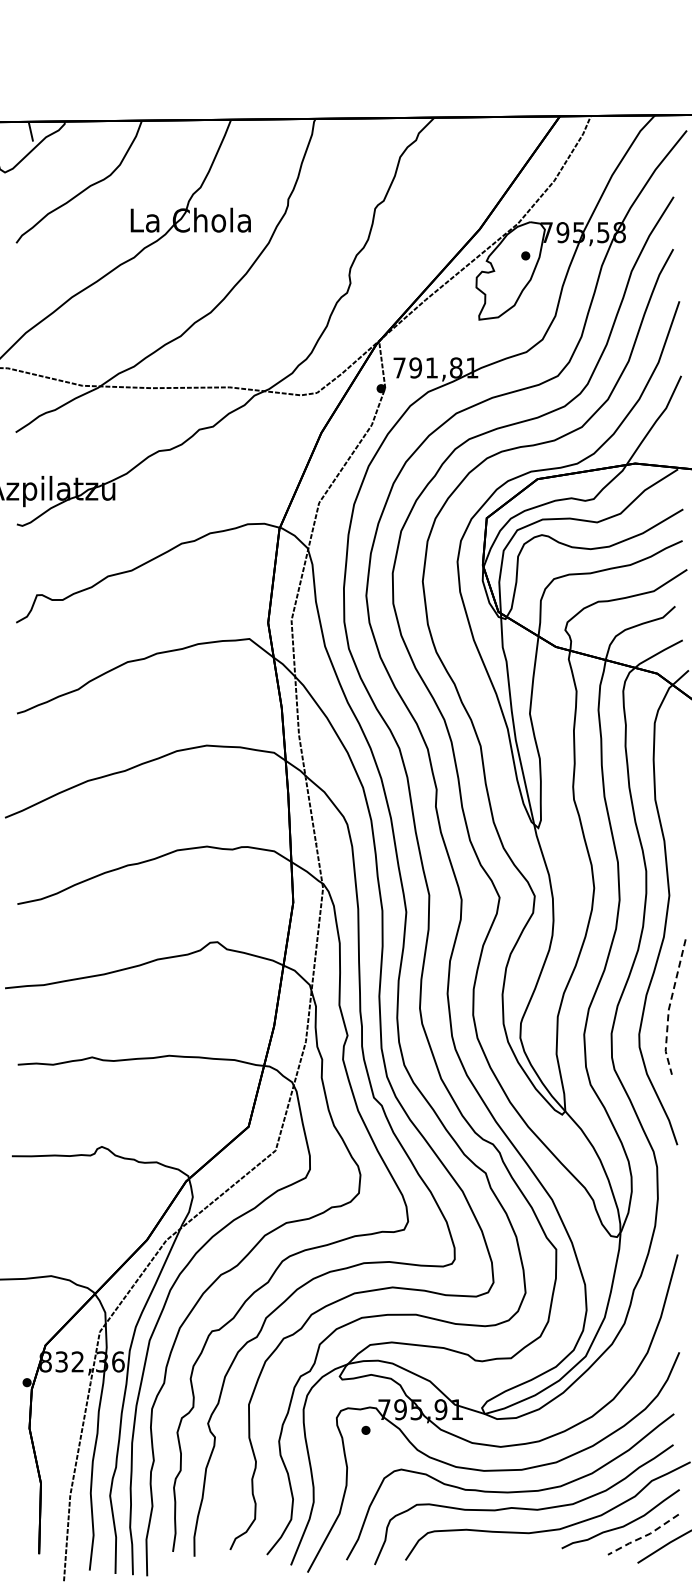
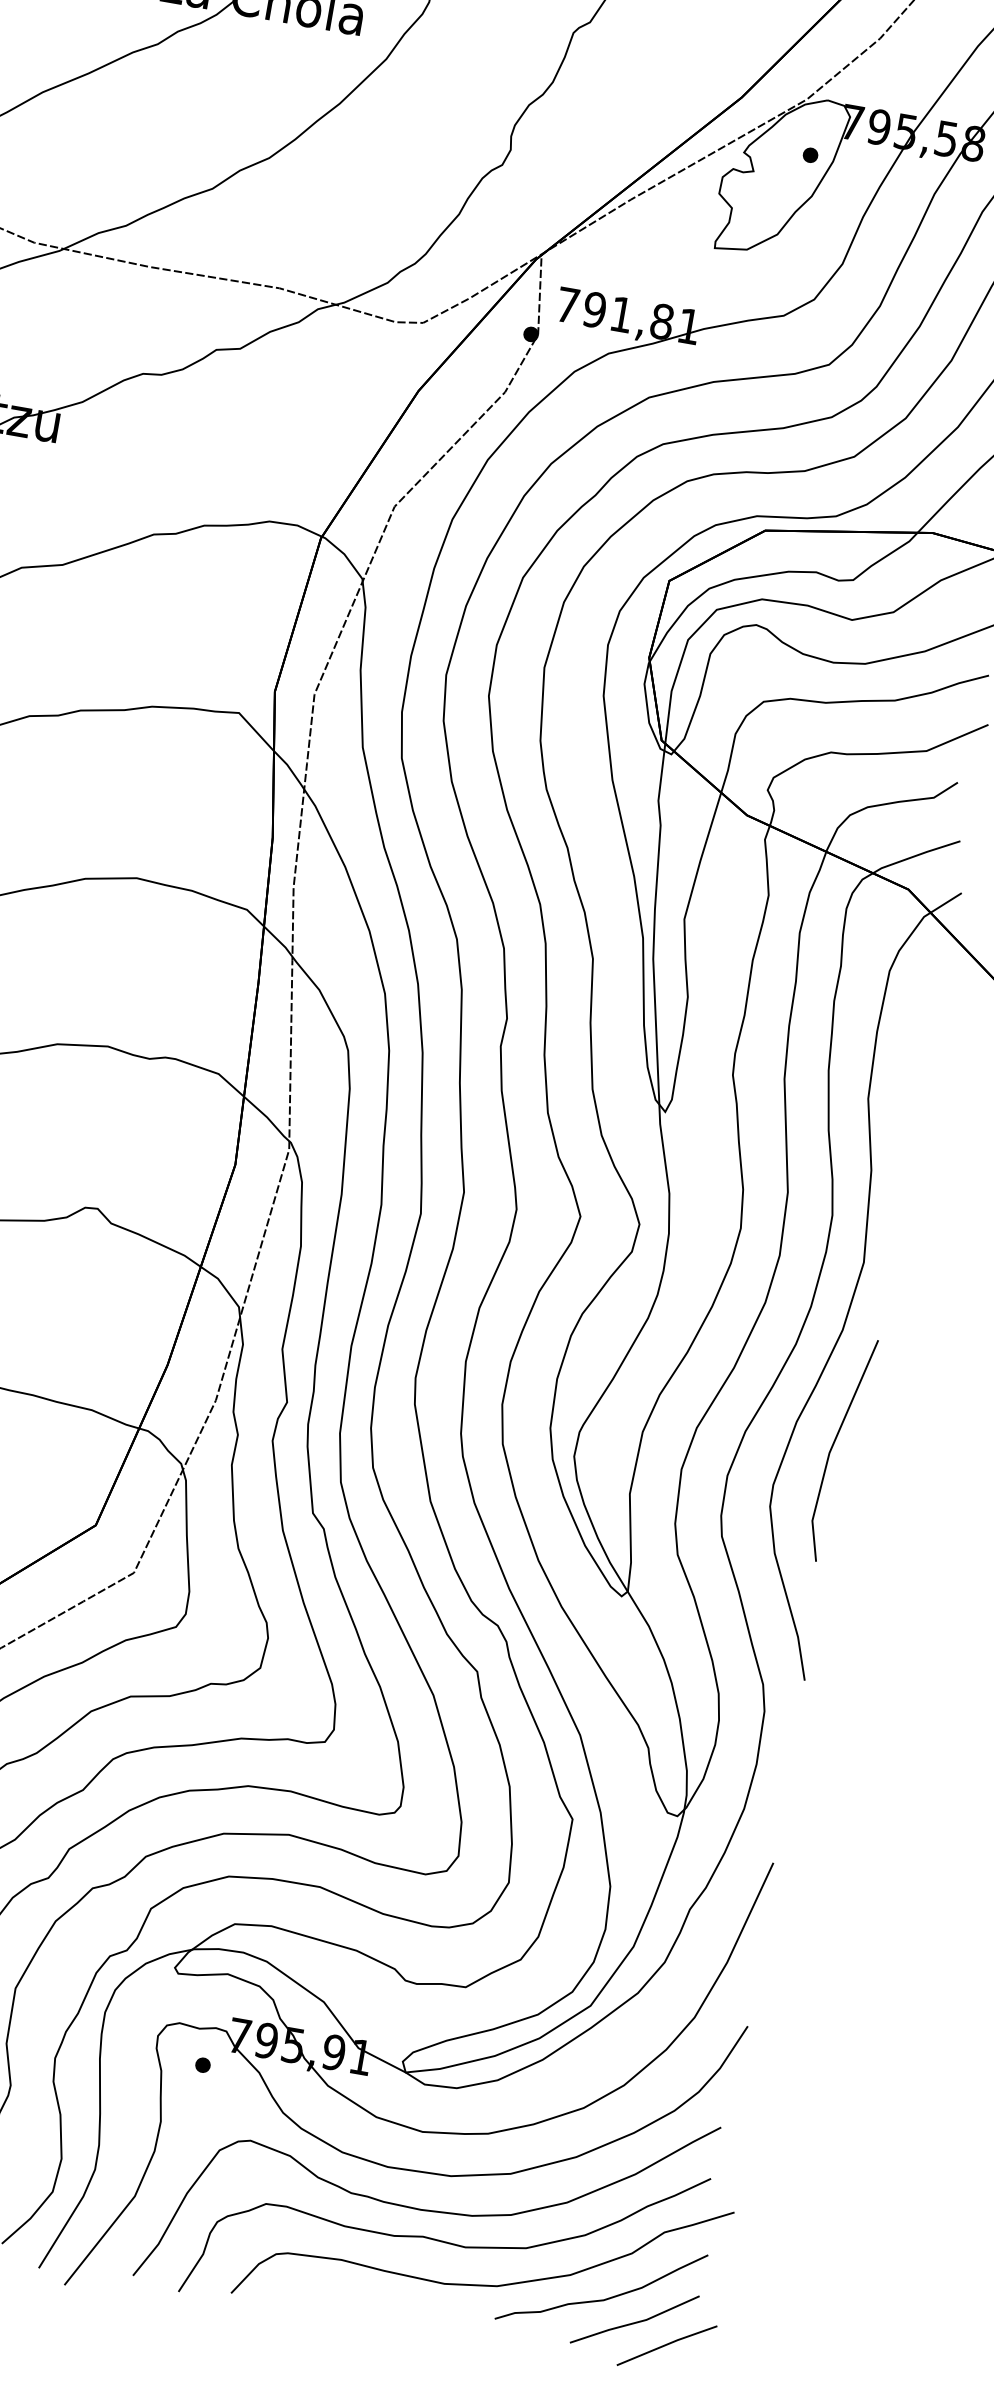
line: (669, 1008) -> (831, 1450), dashed -> solid
line: (643, 1536) -> (634, 2322), dashed -> solid

